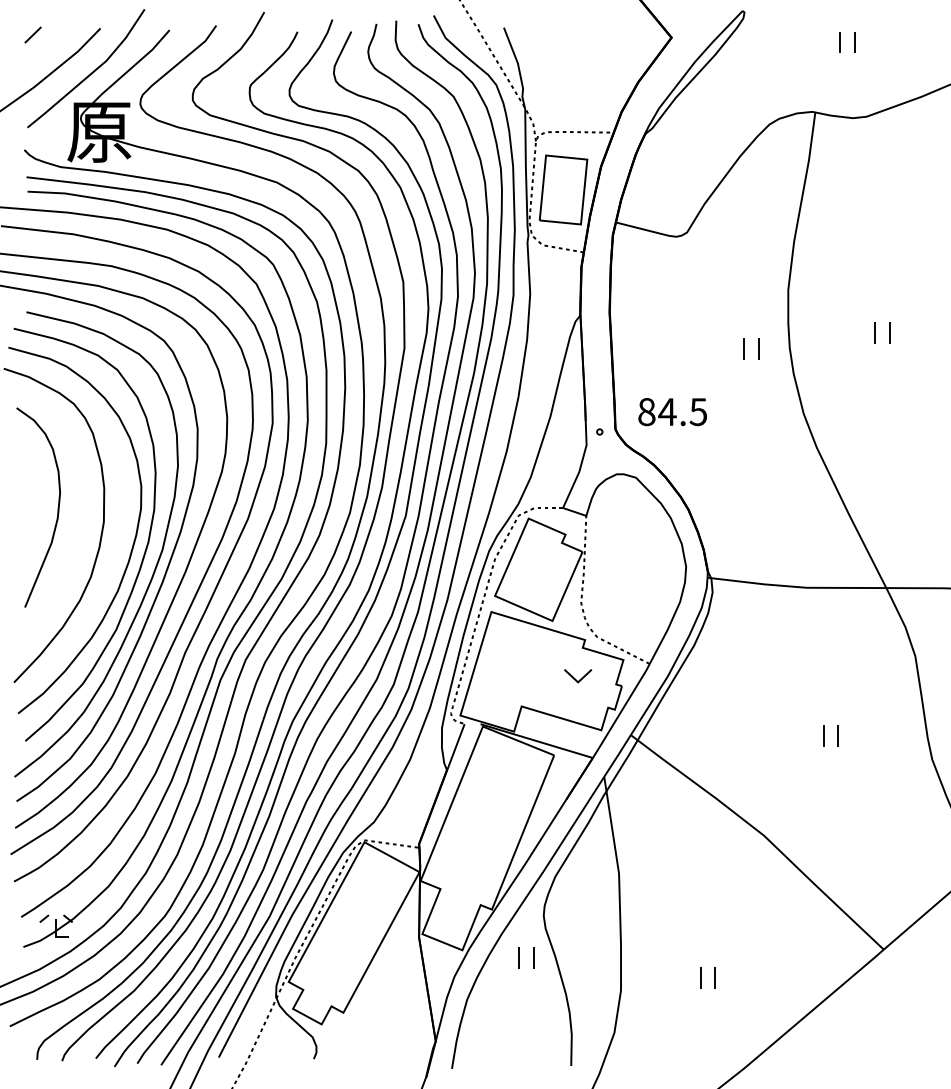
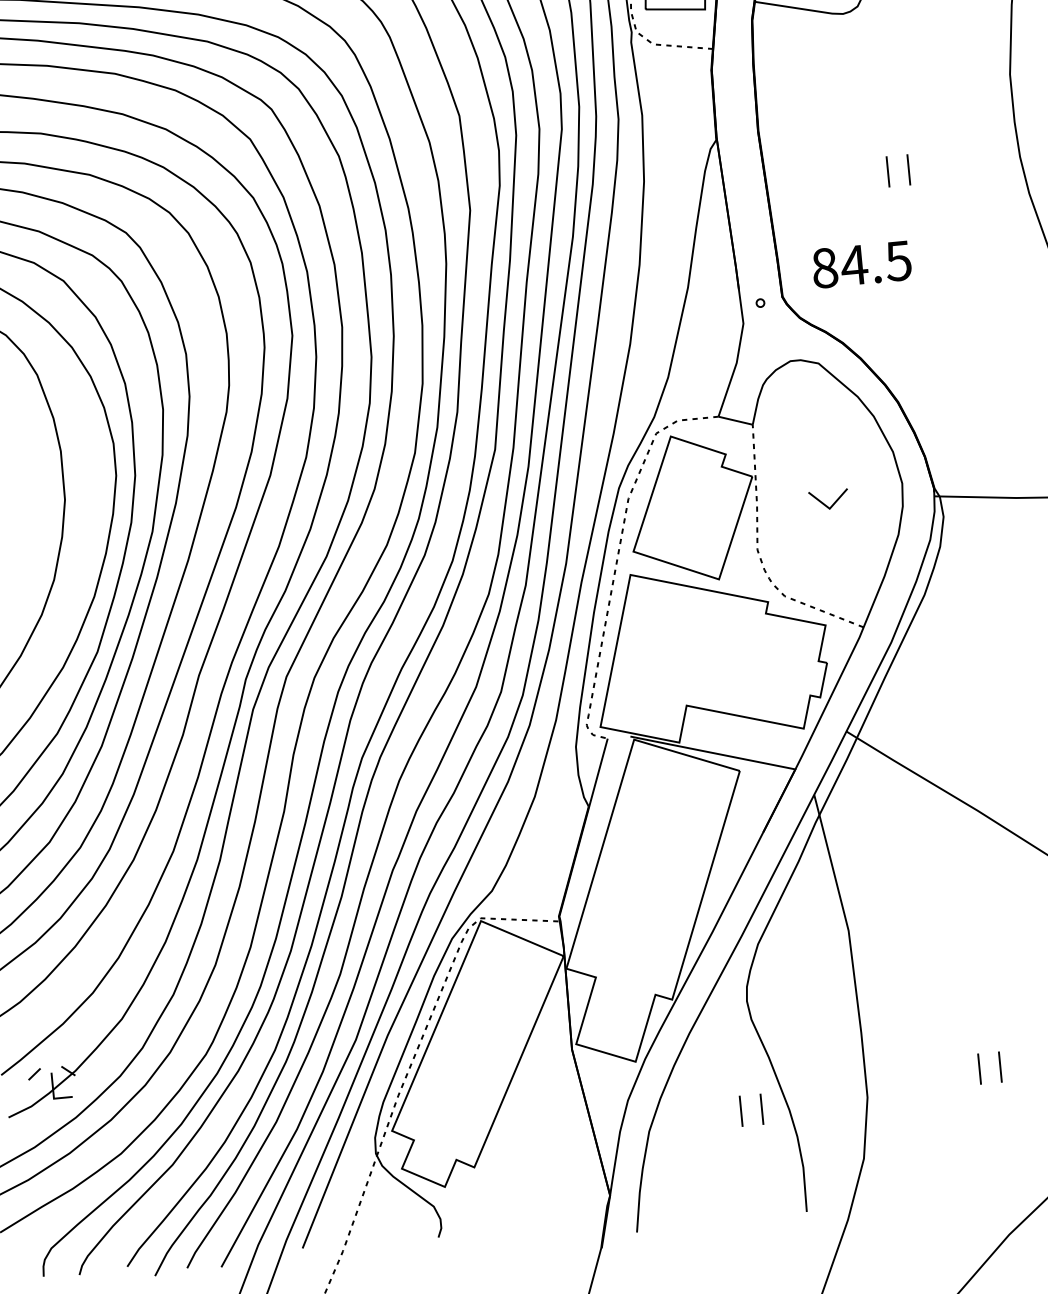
part: (744, 348) -> (888, 170), moved
part: (578, 676) -> (829, 500), moved
part: (519, 957) -> (741, 1111), moved

